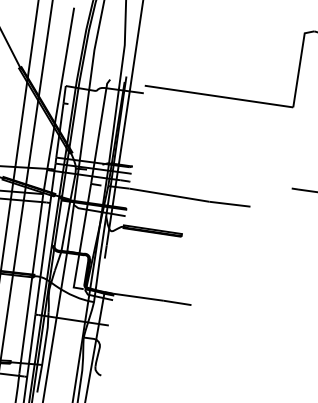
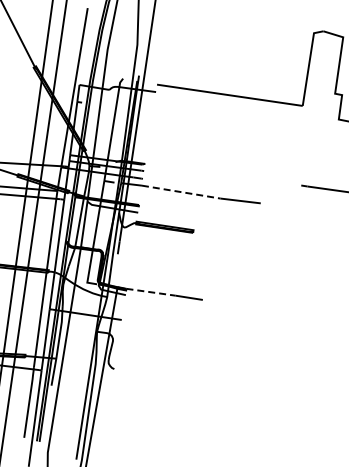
line: (169, 195) -> (181, 192), solid -> dashed
line: (139, 297) -> (151, 292), solid -> dashed

